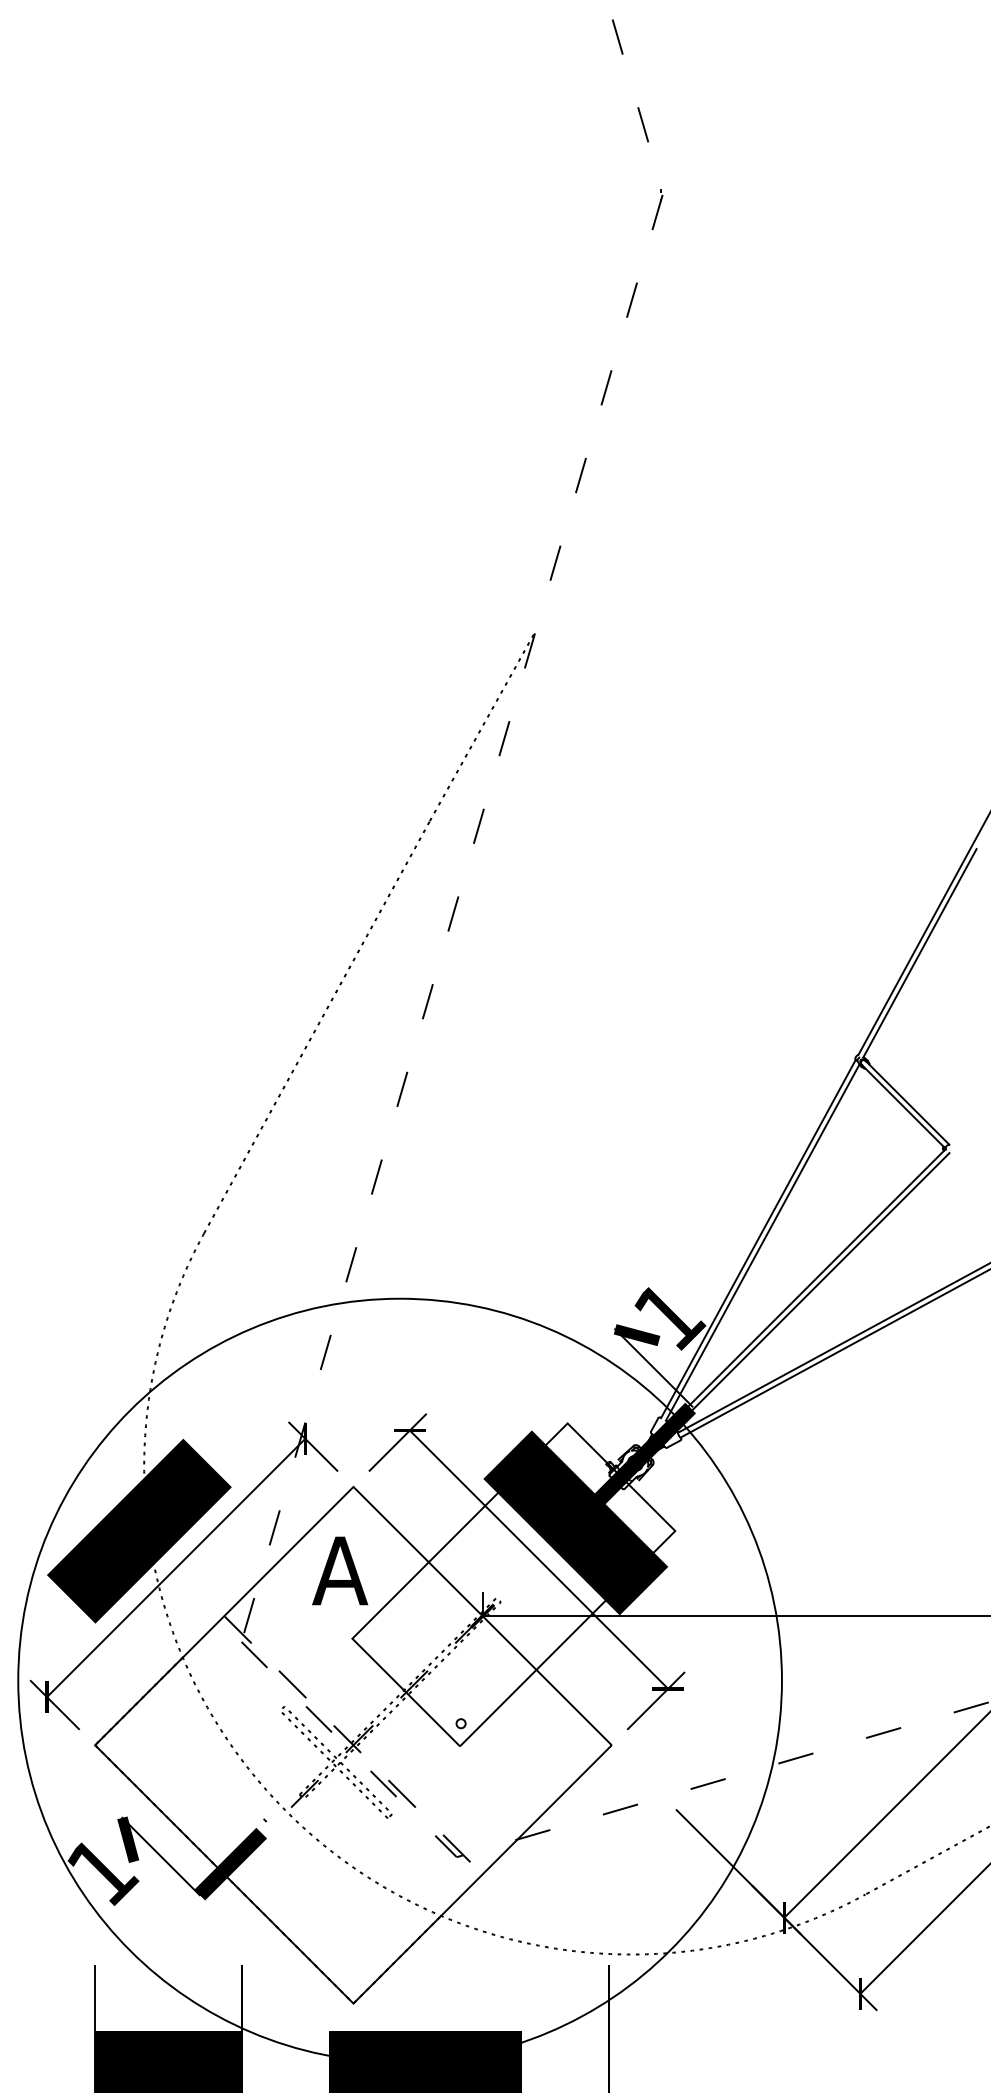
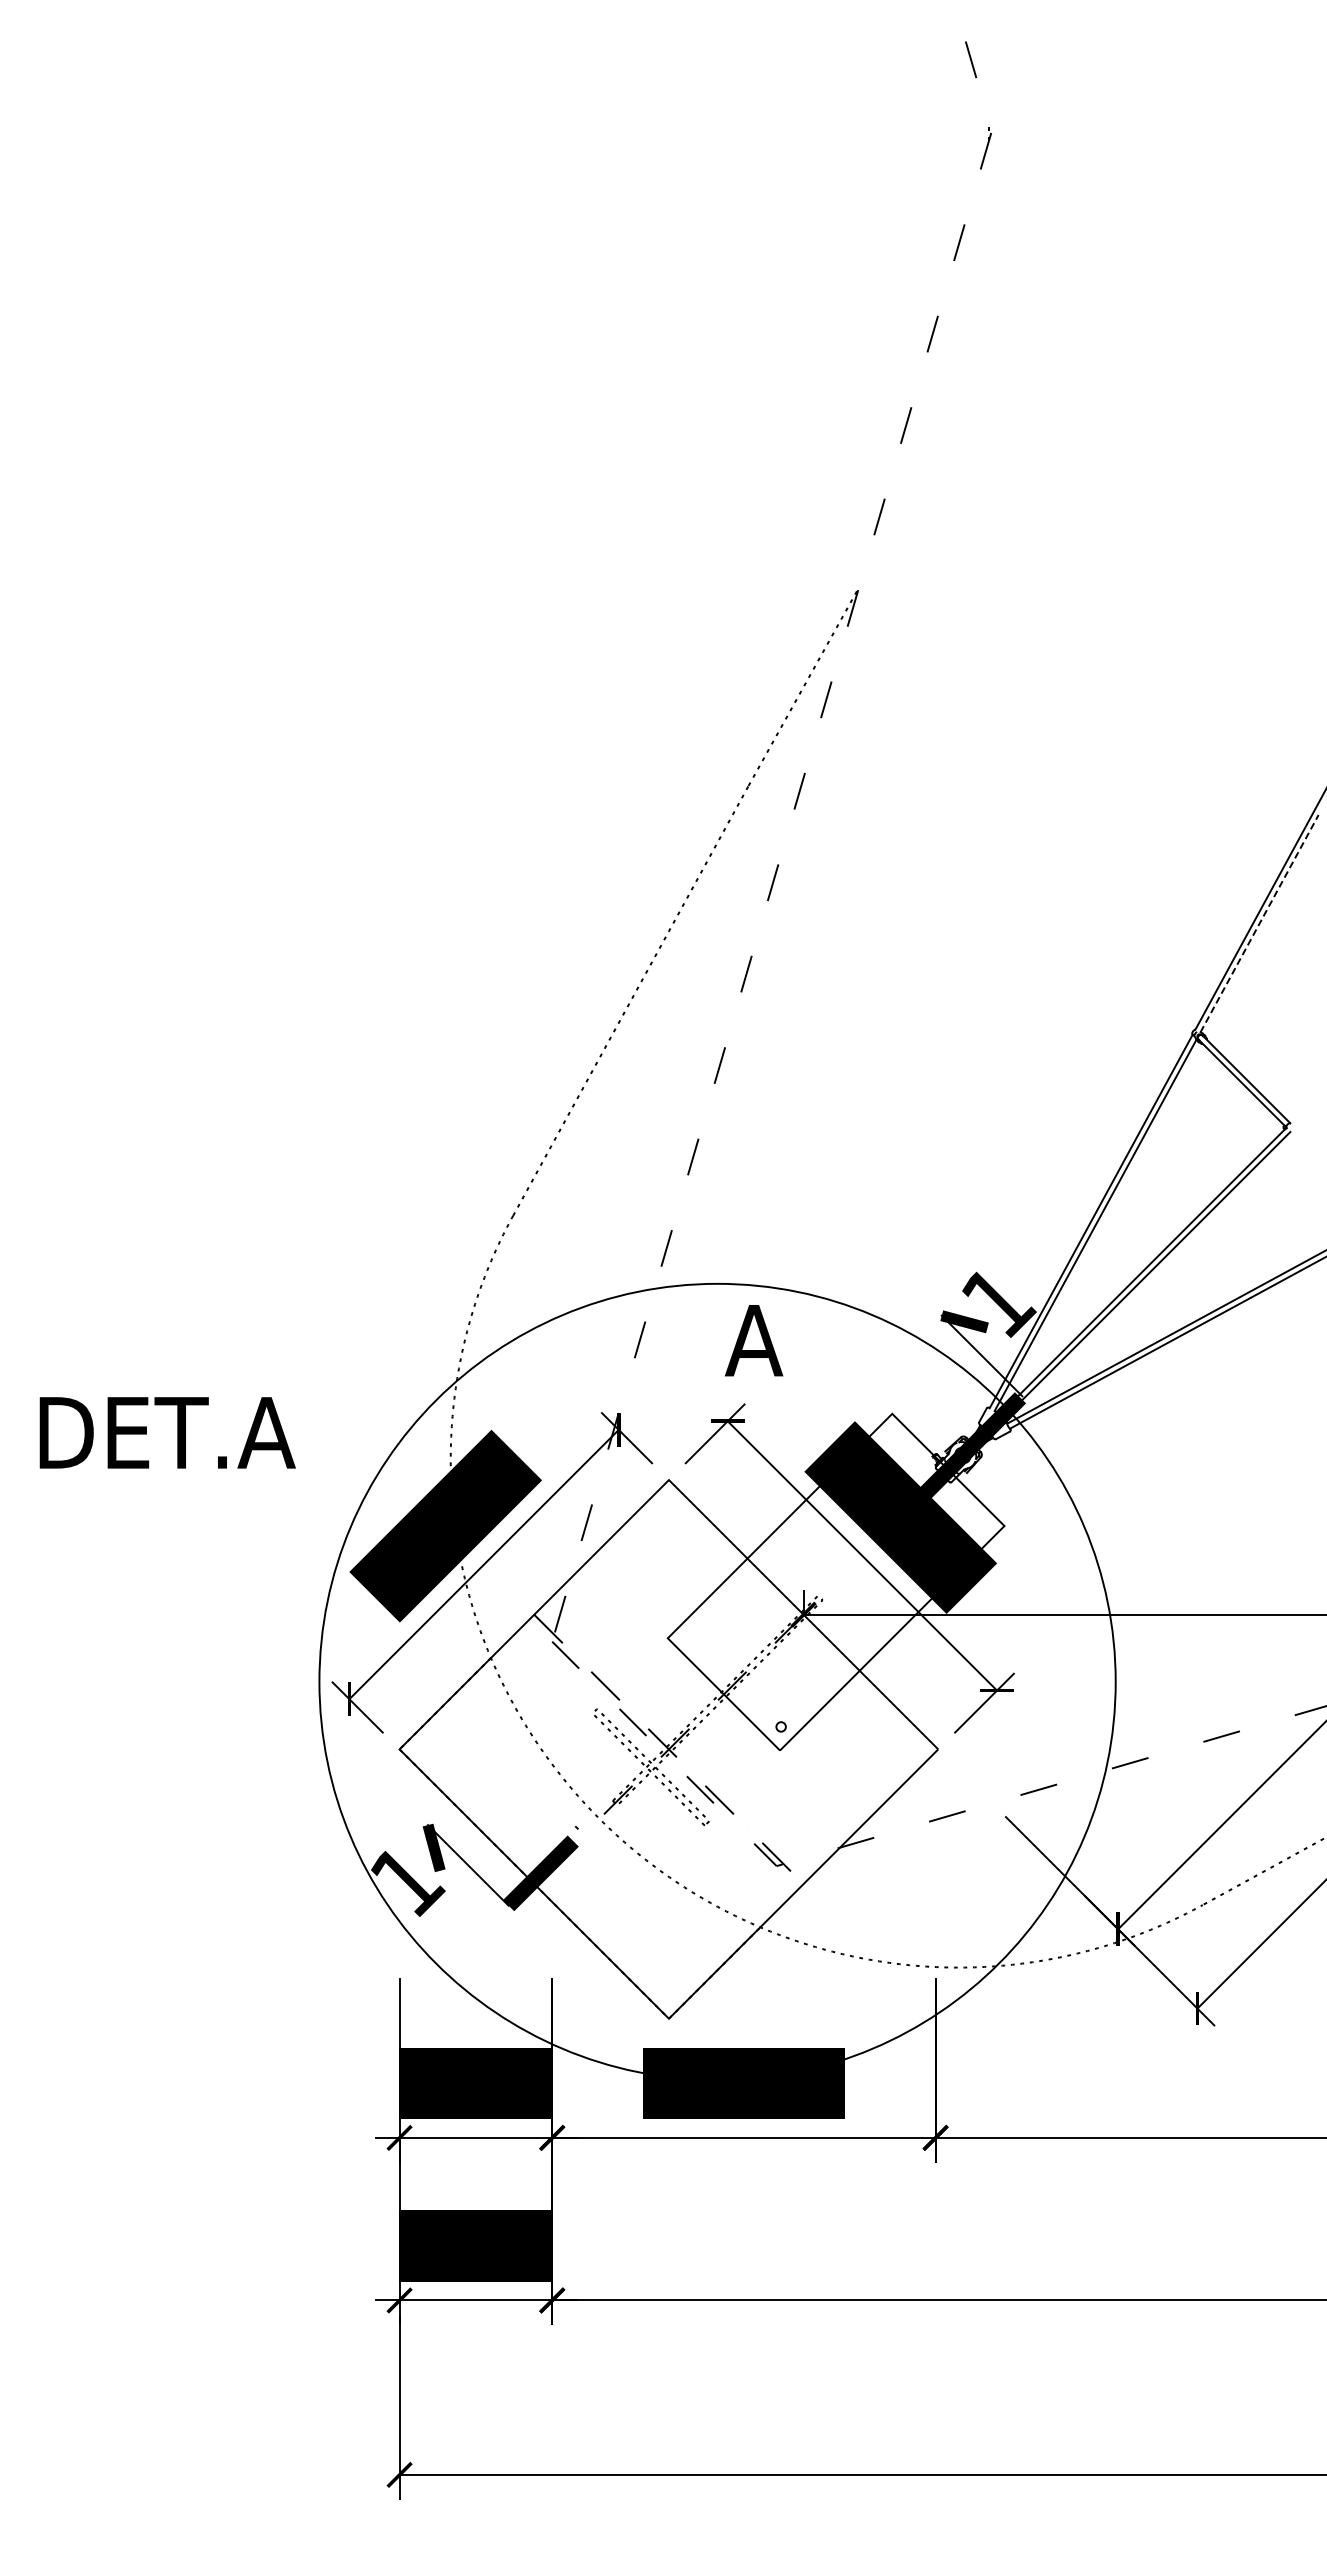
line: (919, 953) -> (1259, 923), solid -> dashed
text: (339, 1570) -> (753, 1340), moved

